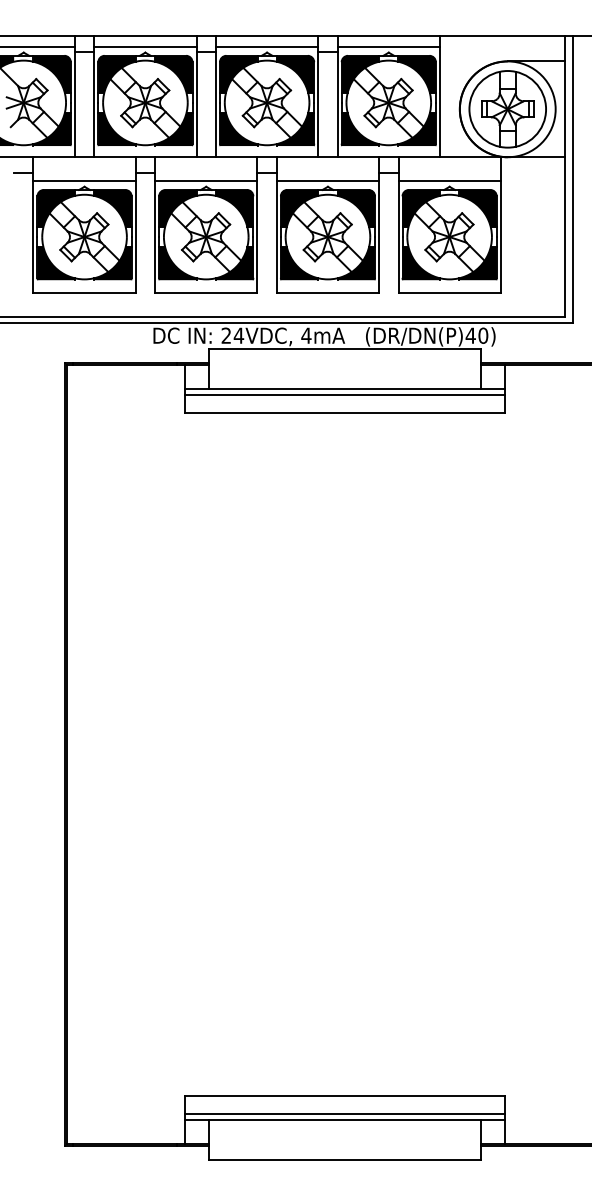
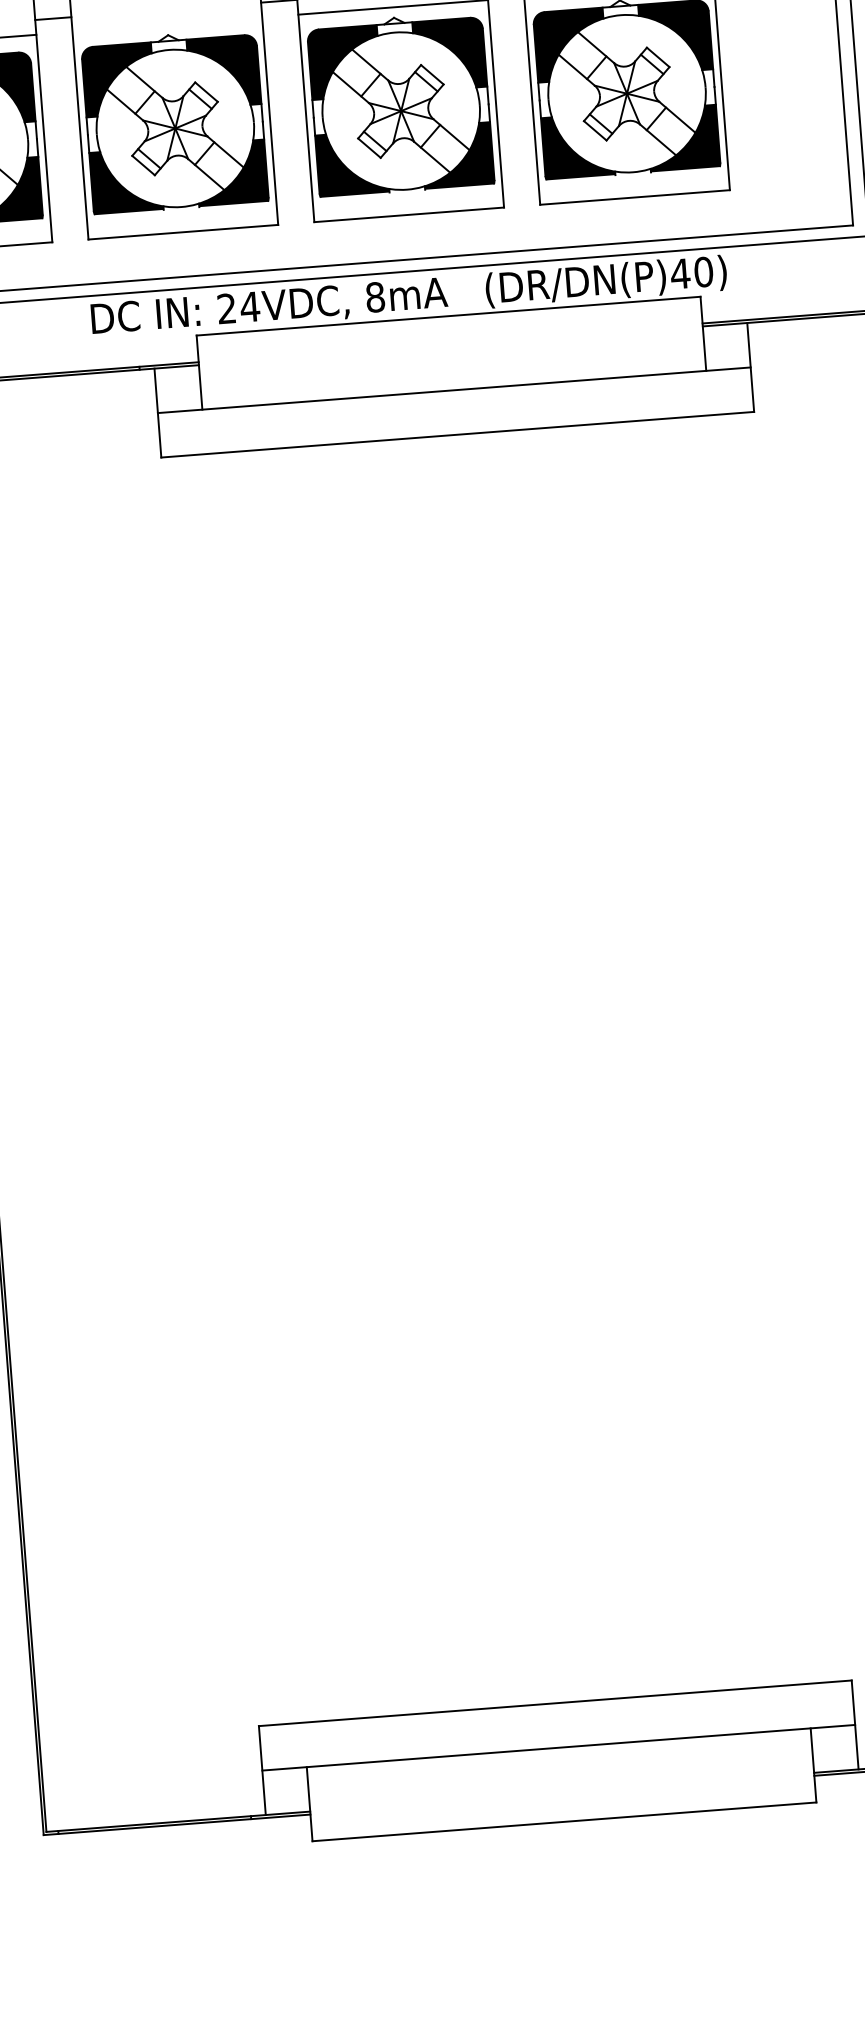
line: (206, 181) -> (167, 25), removed
text: (306, 335) -> (375, 296), 4mA -> 8mA
line: (344, 395) -> (454, 402), removed
line: (344, 1113) -> (557, 1735), removed

